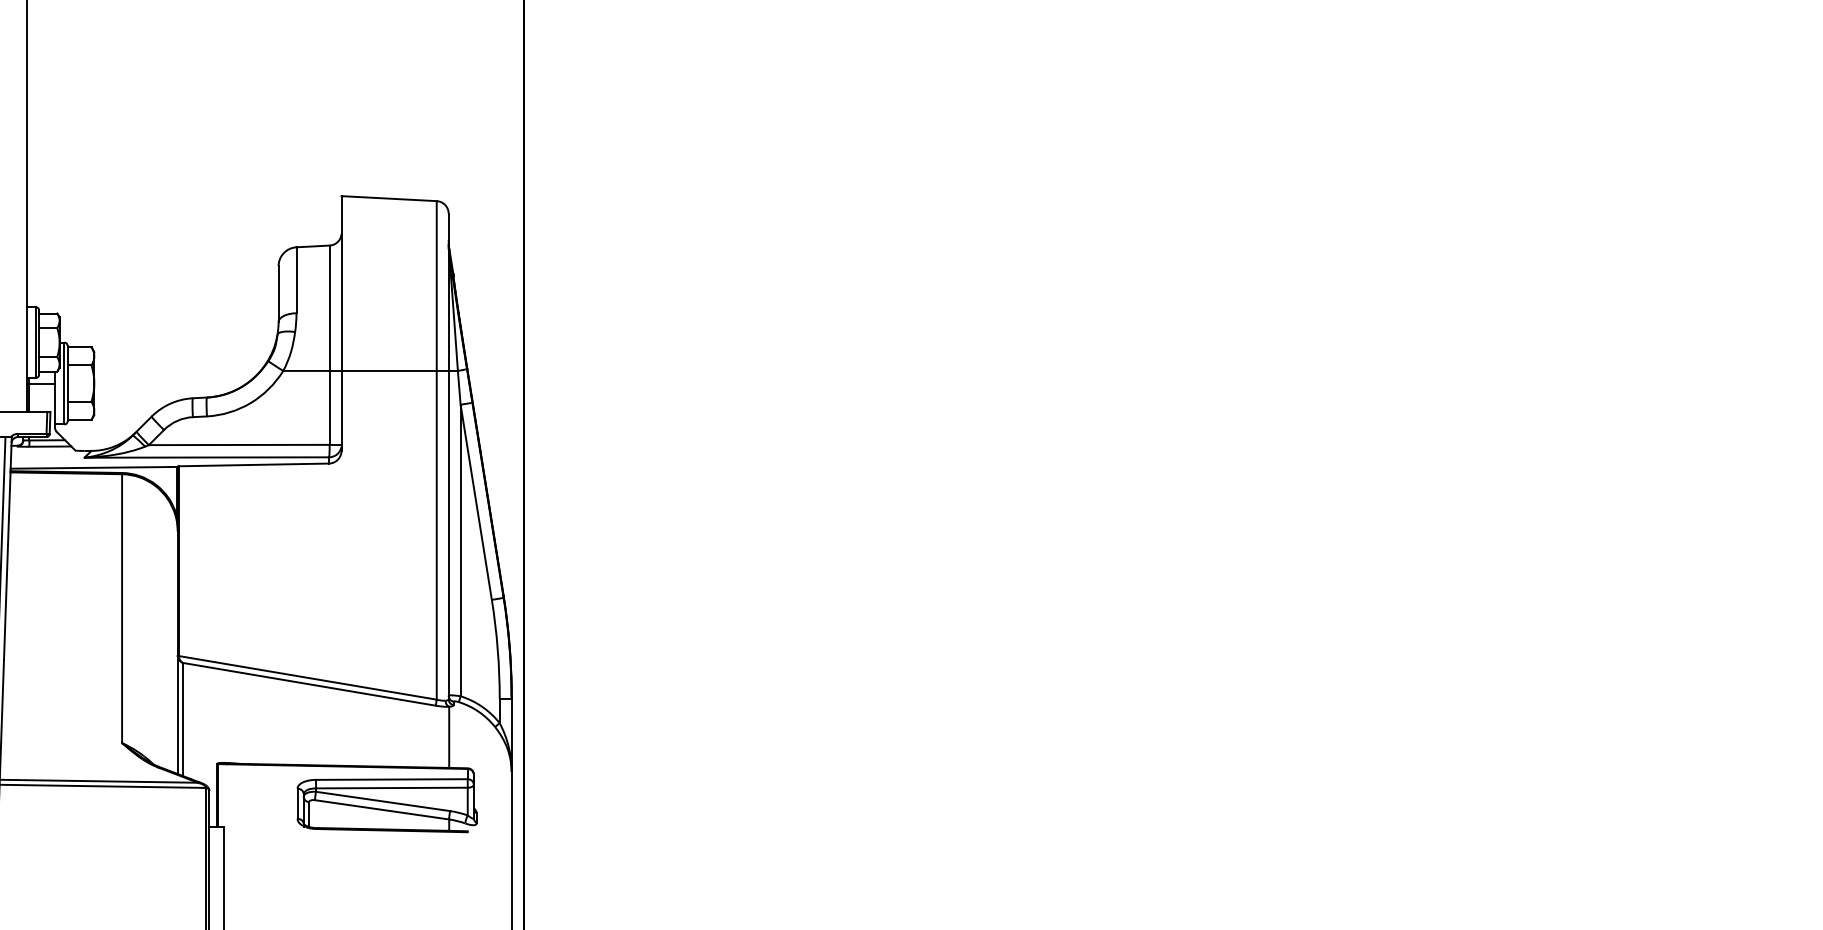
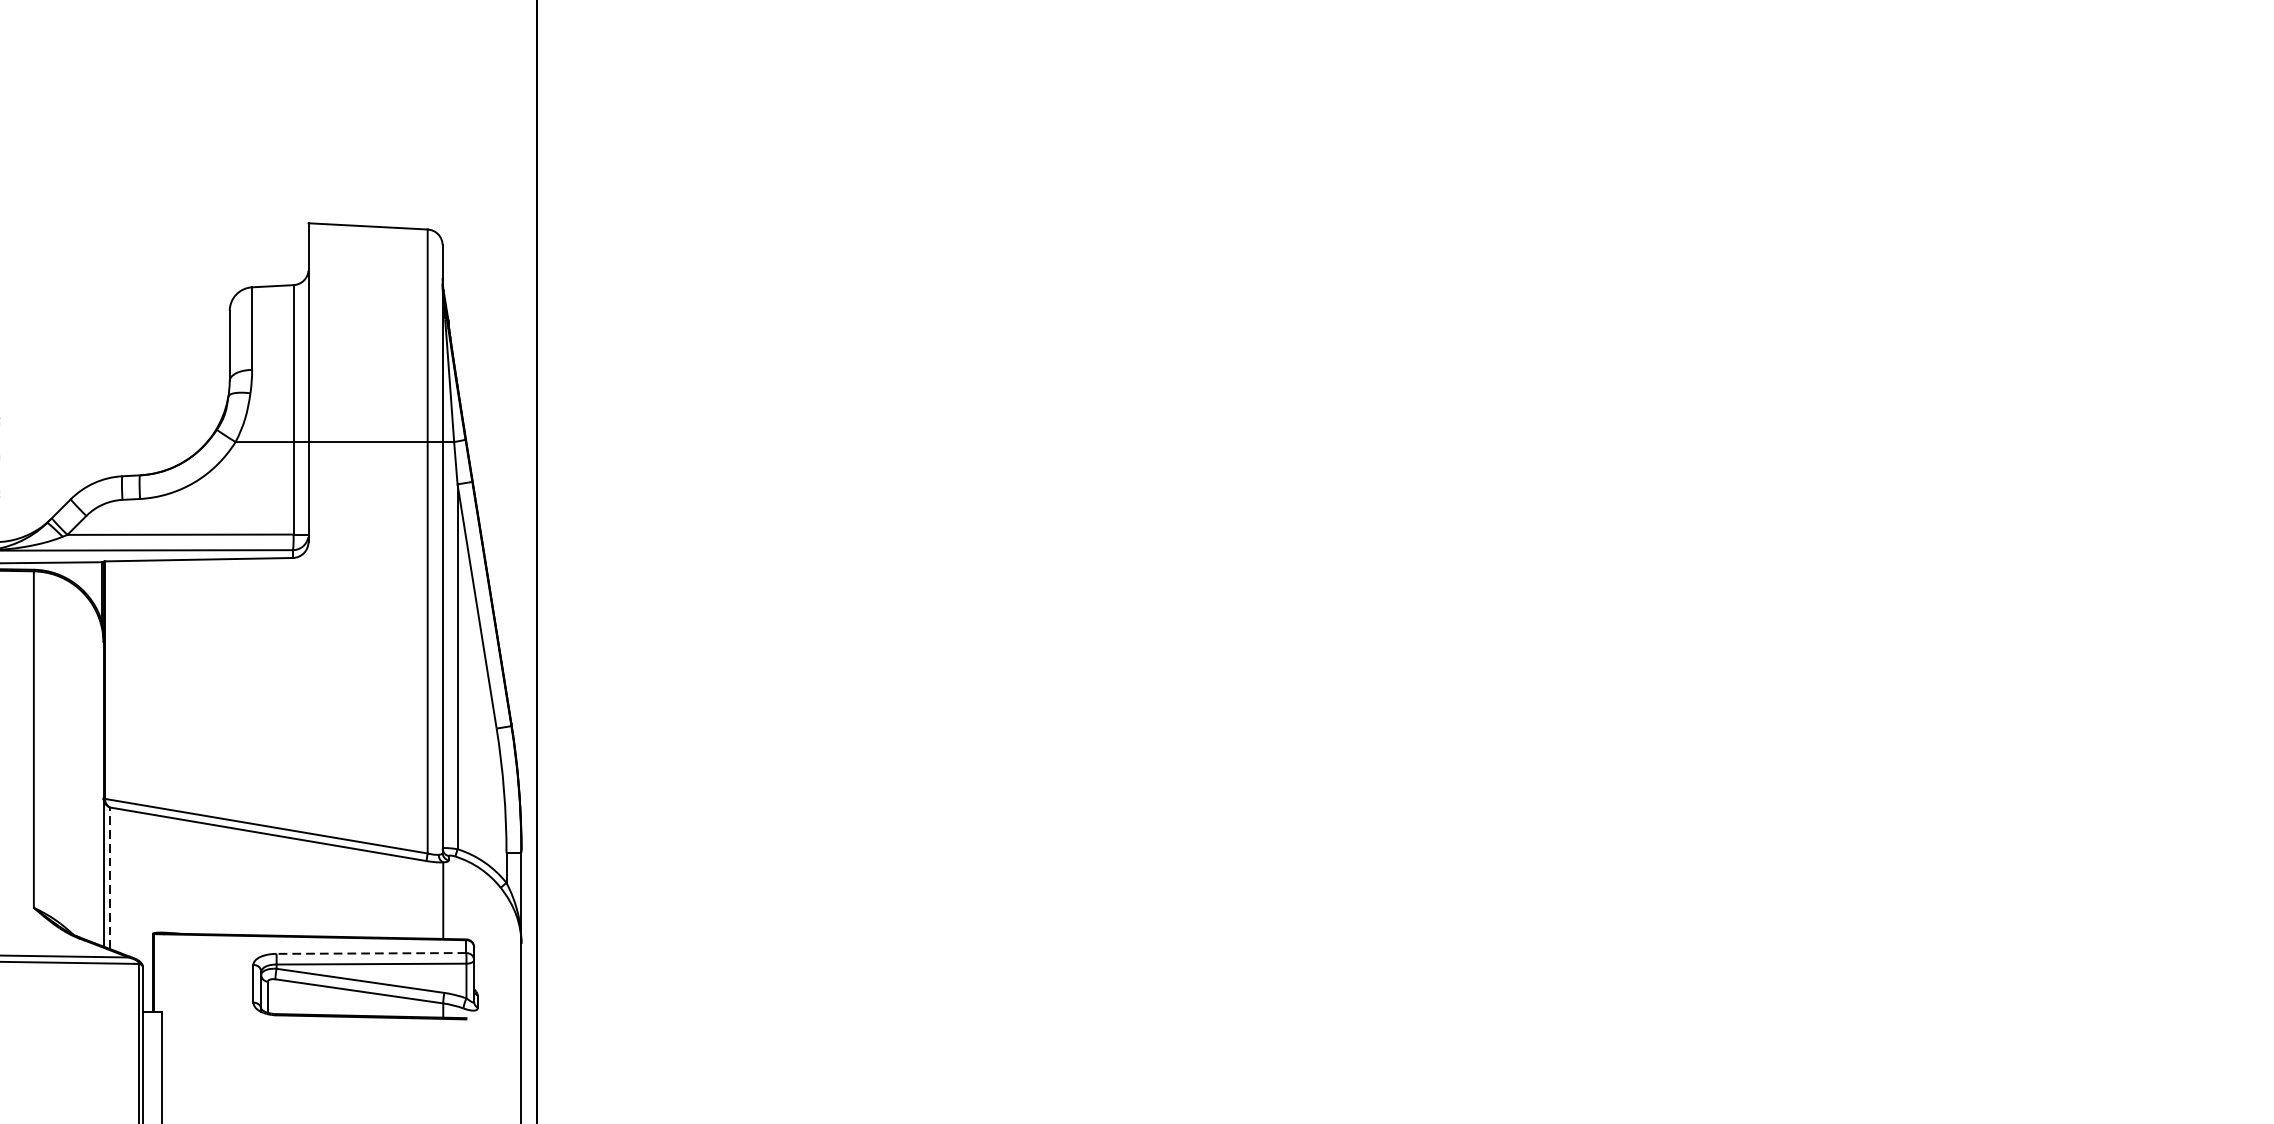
line: (183, 719) -> (110, 878), solid -> dashed
line: (391, 779) -> (371, 953), solid -> dashed

